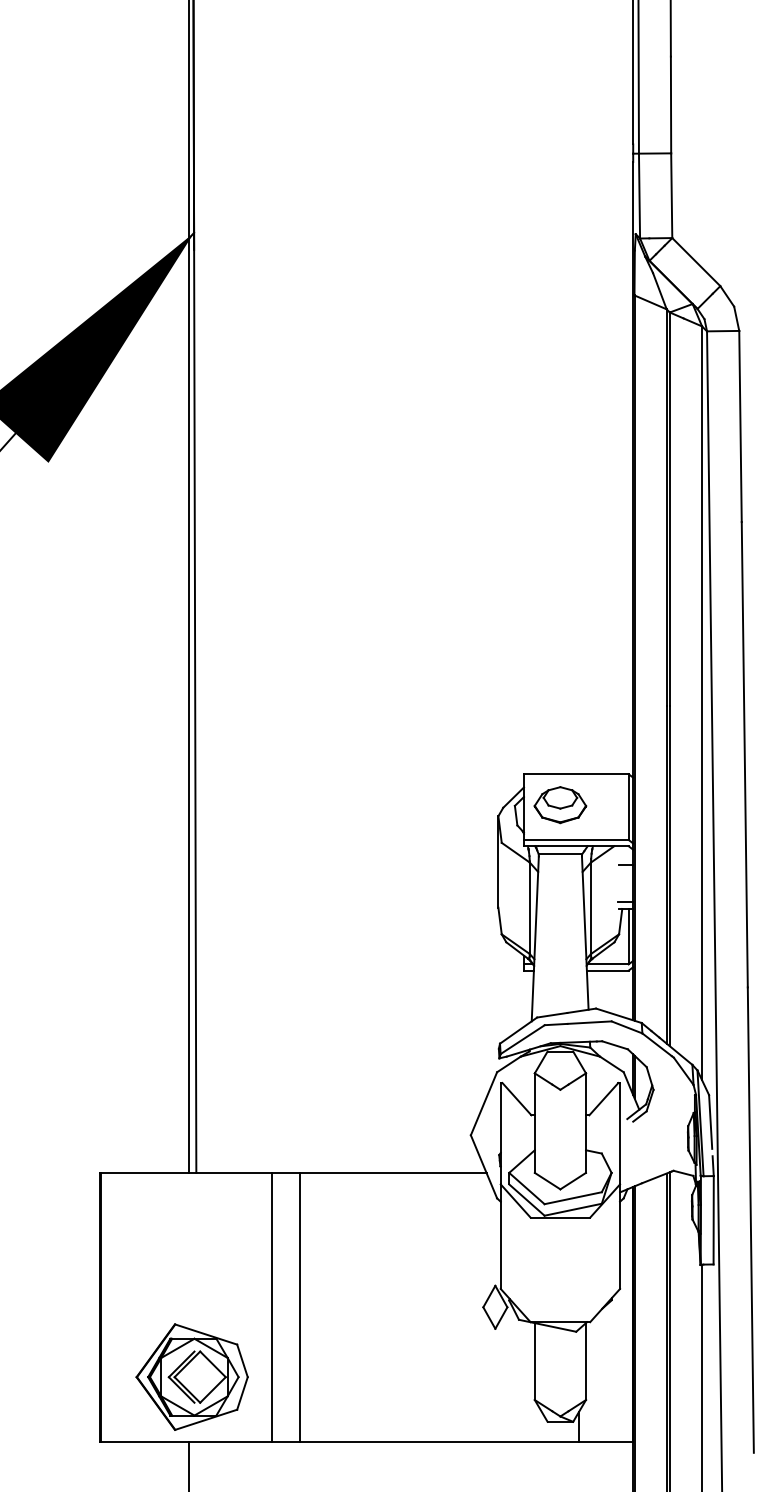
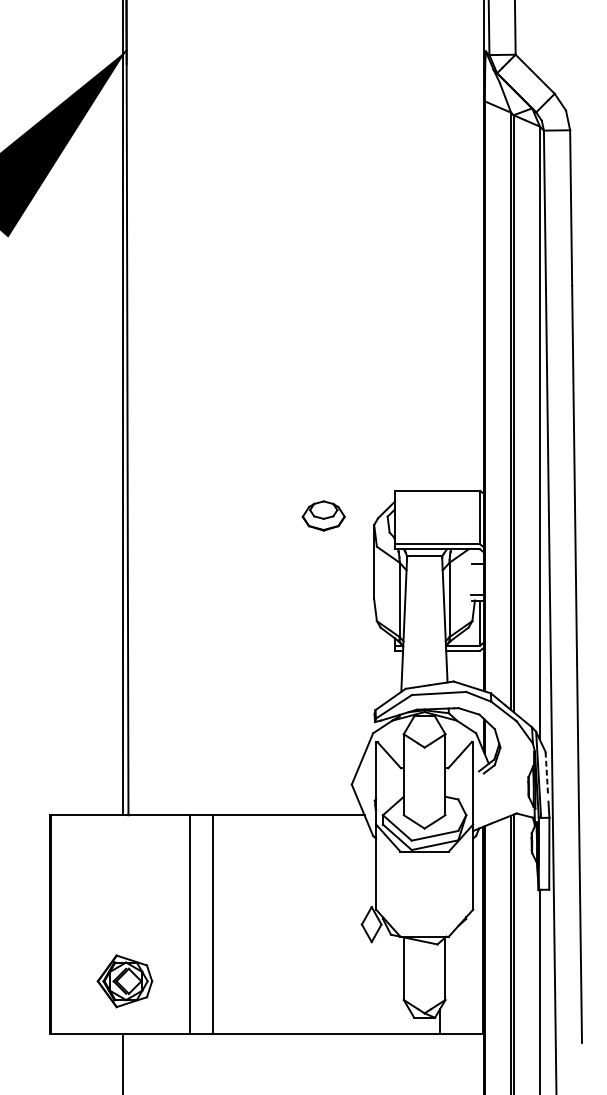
part: (560, 805) -> (323, 516), moved
line: (710, 1122) -> (546, 774), solid -> dashed
part: (191, 1376) -> (124, 980), size x0.6

